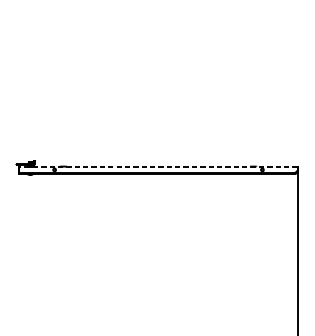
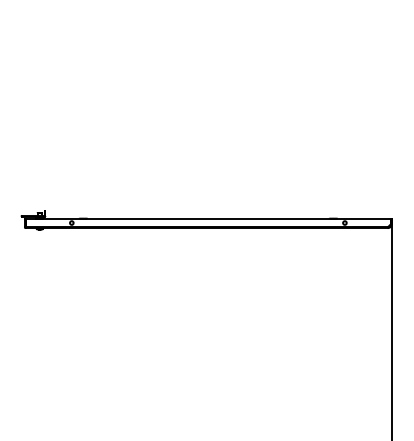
line: (158, 166) -> (208, 218), dashed -> solid

